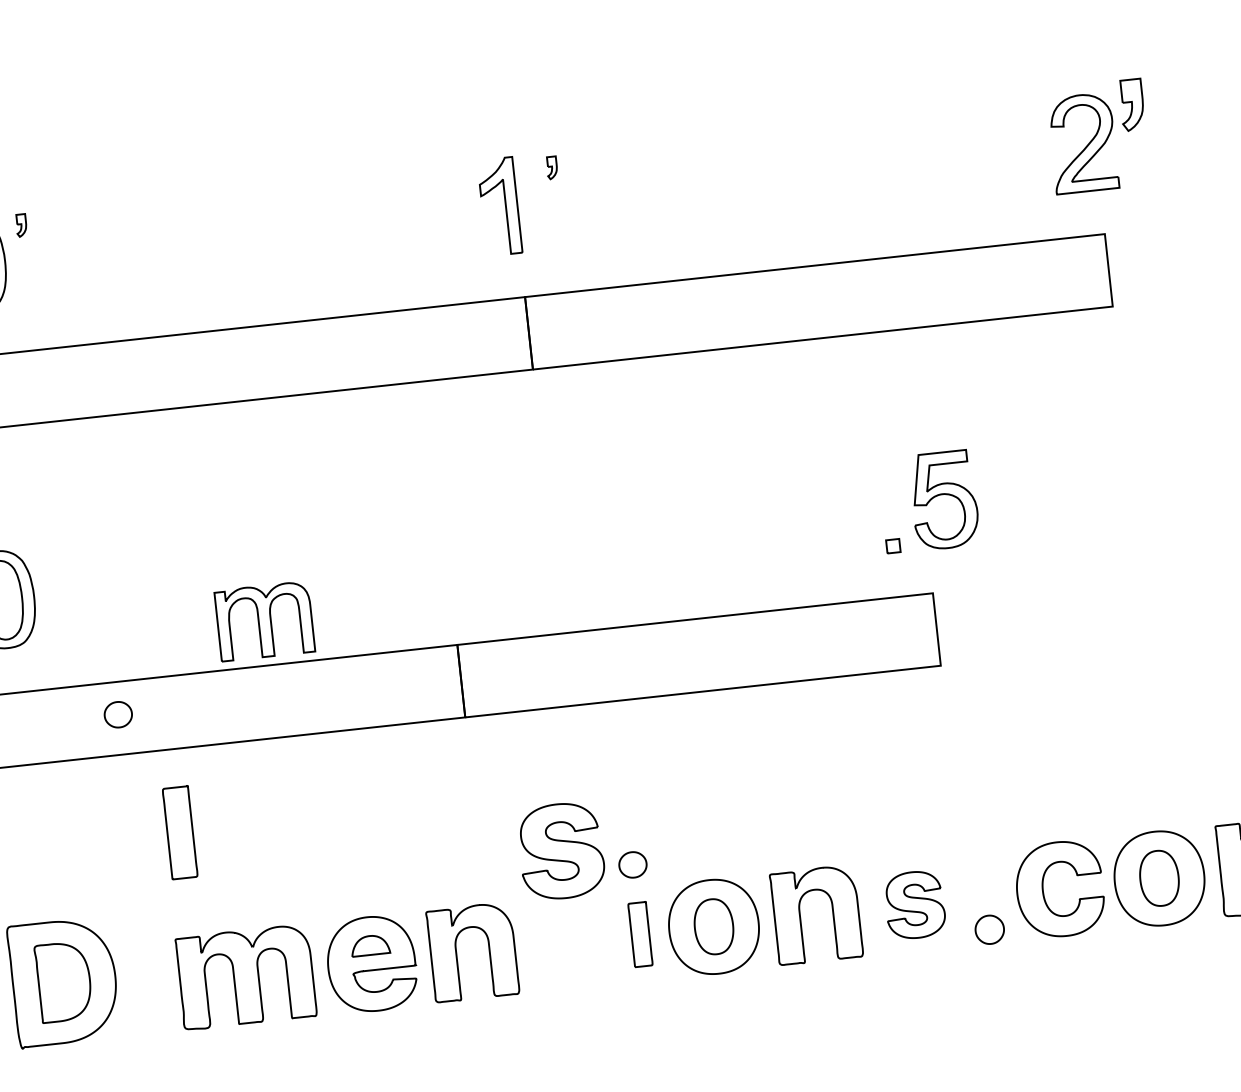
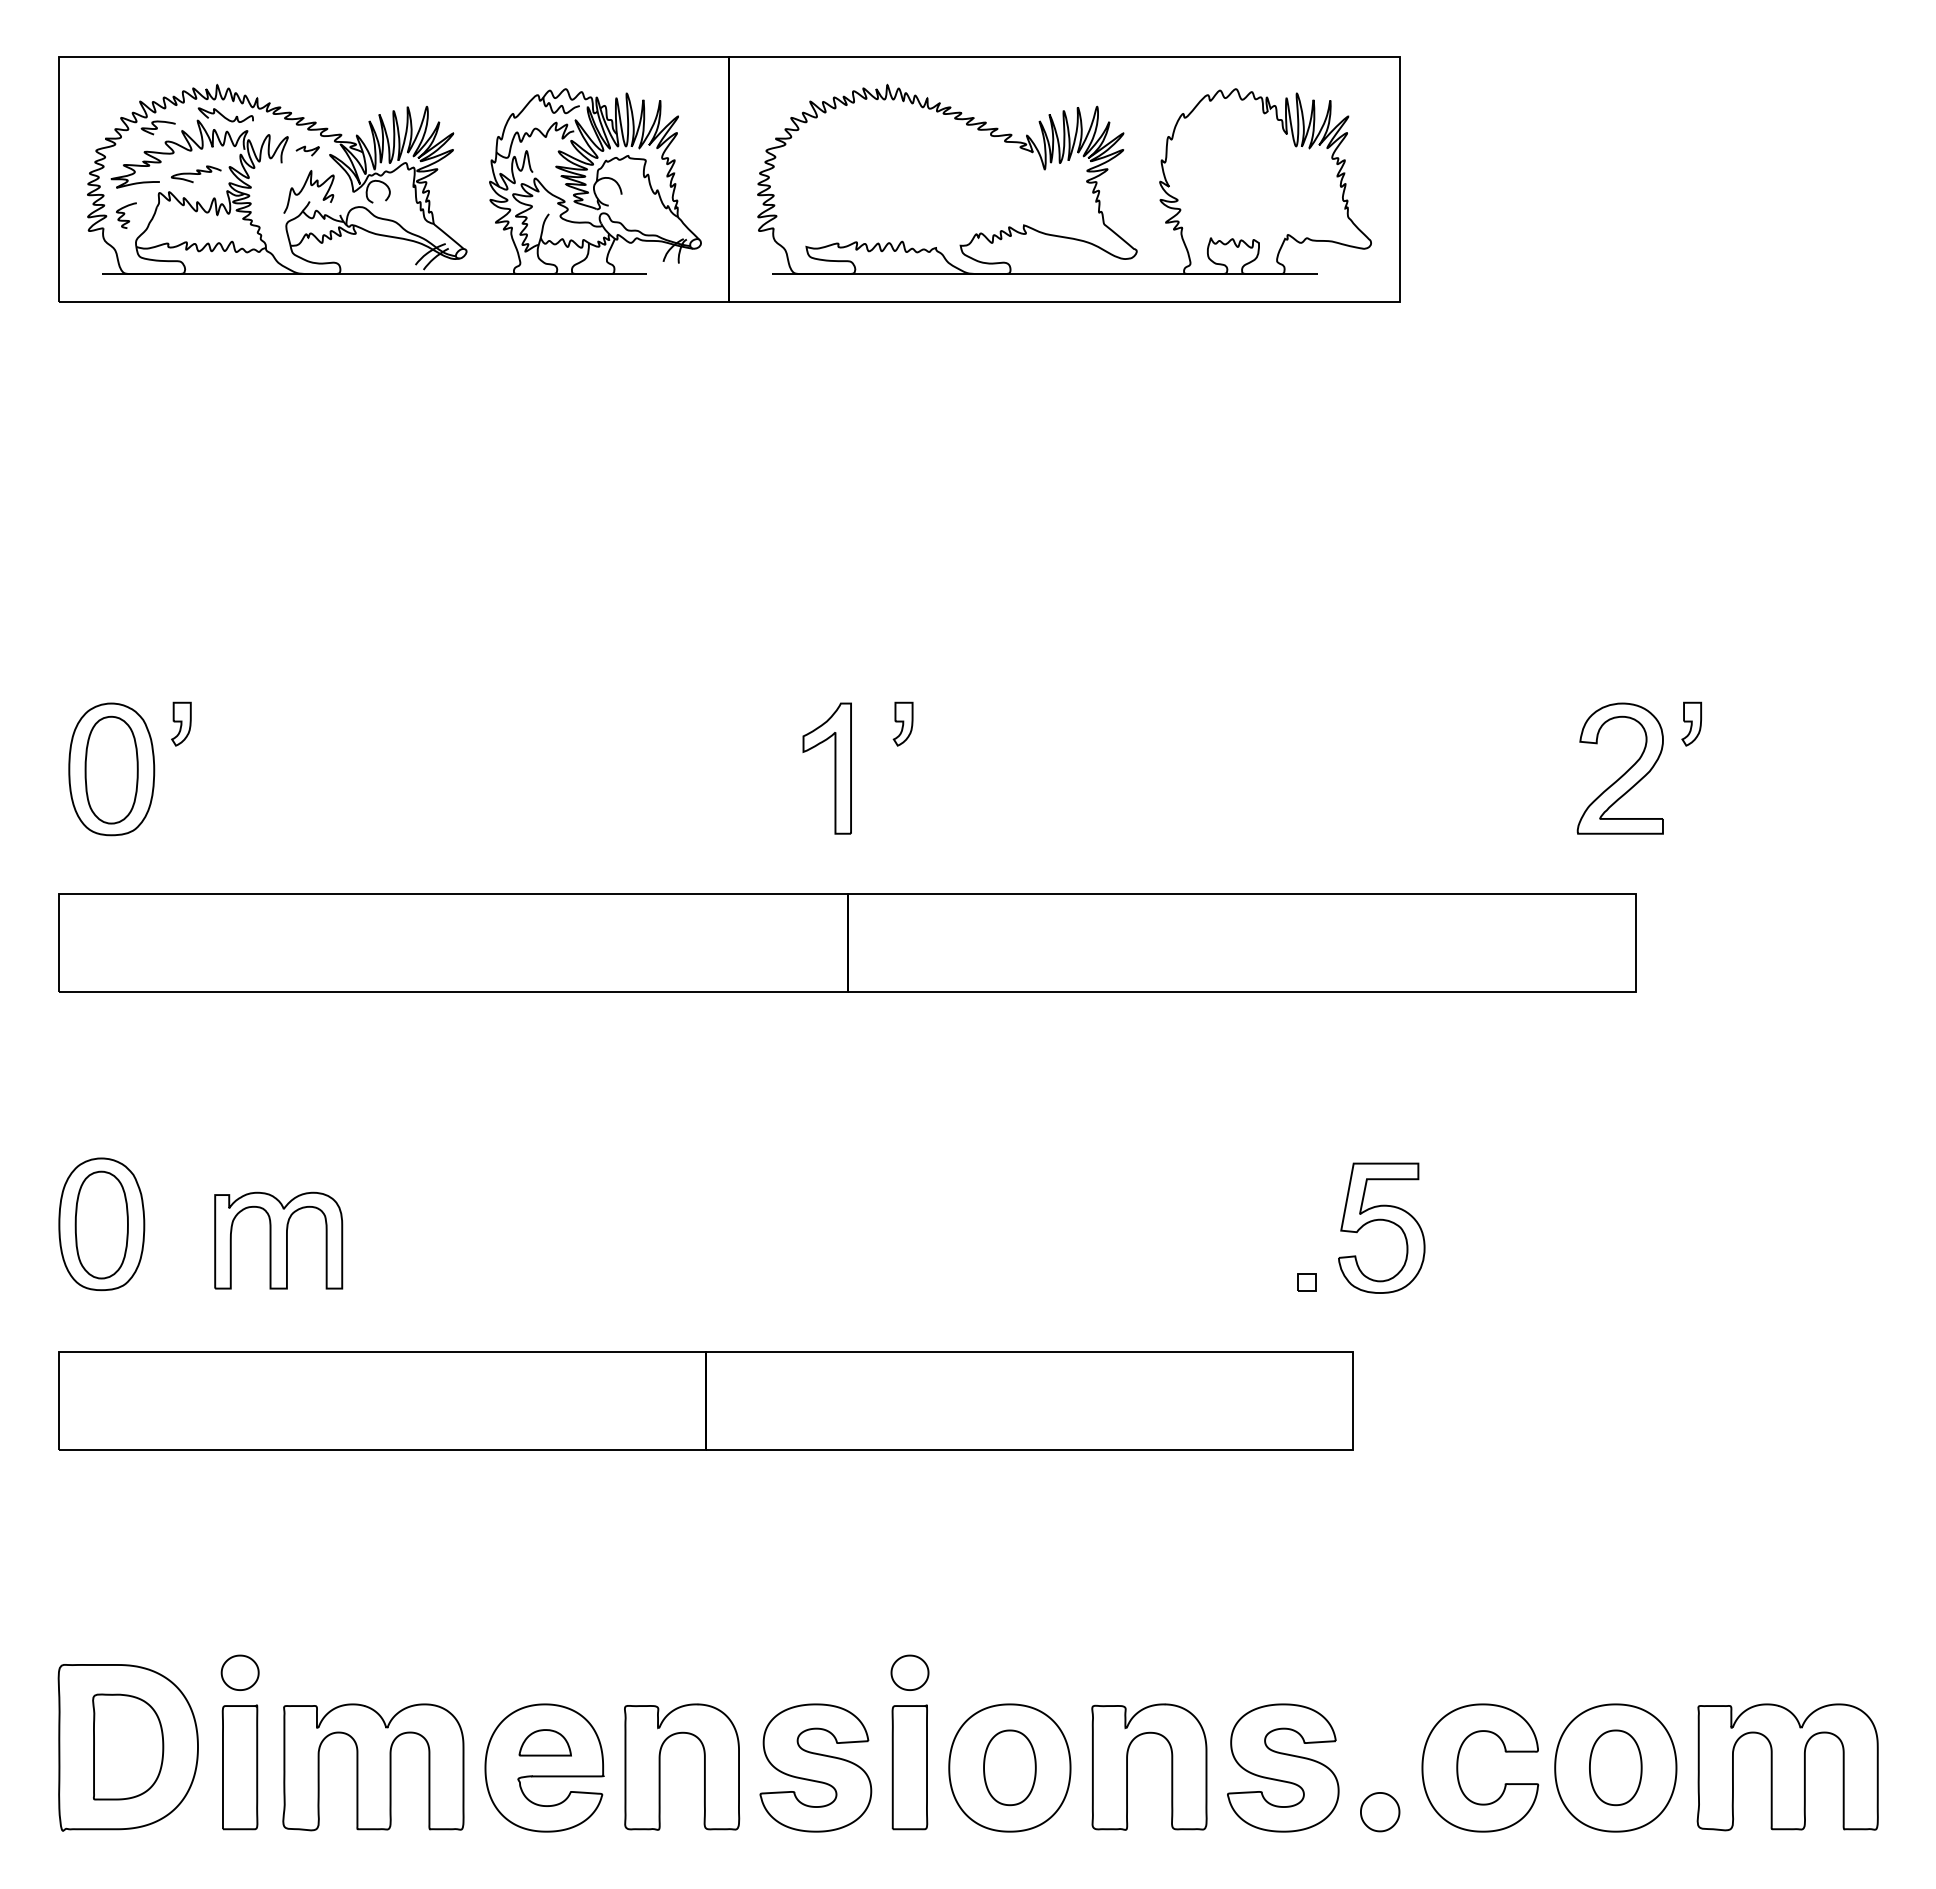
part: (1131, 104) -> (1691, 723), size x0.62
part: (551, 167) -> (902, 723), size x1.43
part: (21, 225) -> (181, 723), size x1.43
part: (264, 621) -> (278, 1240), moved
part: (117, 714) -> (239, 1672), moved
part: (179, 832) -> (239, 1767), moved
part: (561, 850) -> (815, 1767), moved
part: (915, 904) -> (1283, 1767), size x1.43
part: (640, 934) -> (909, 1767), size x1.43

